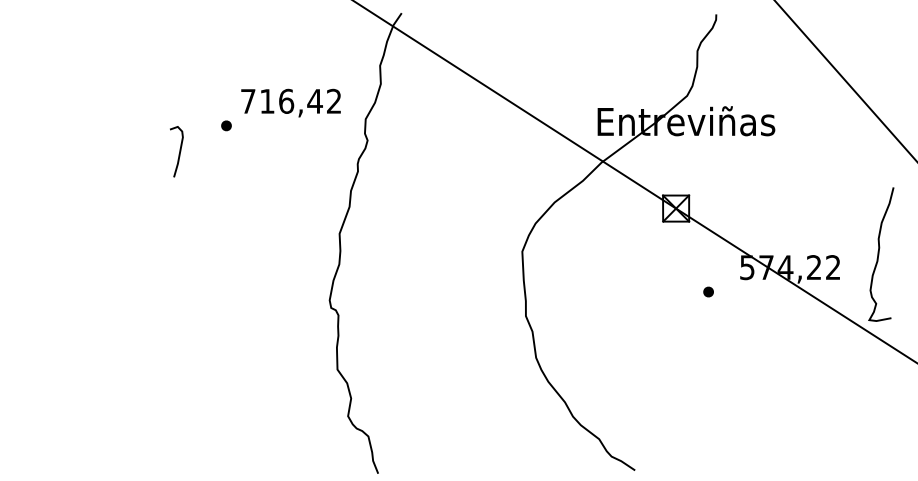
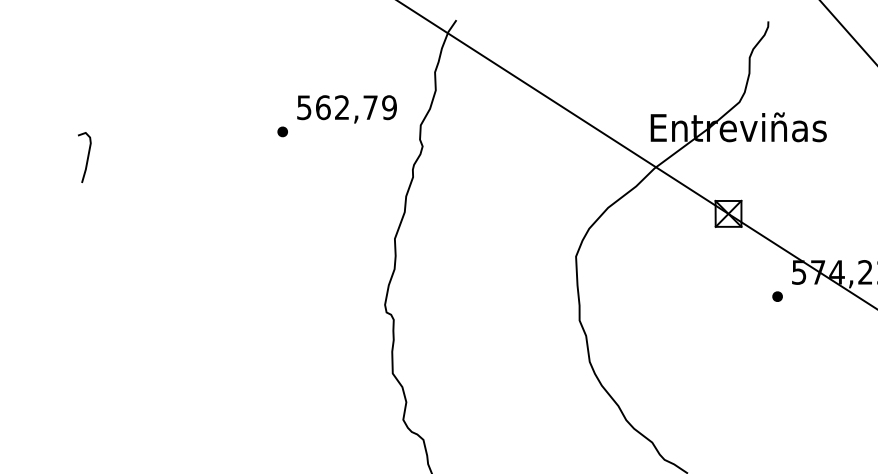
text: (291, 100) -> (347, 106), 716,42 -> 562,79
curve: (179, 151) -> (87, 157), moved
part: (708, 291) -> (777, 296), moved

